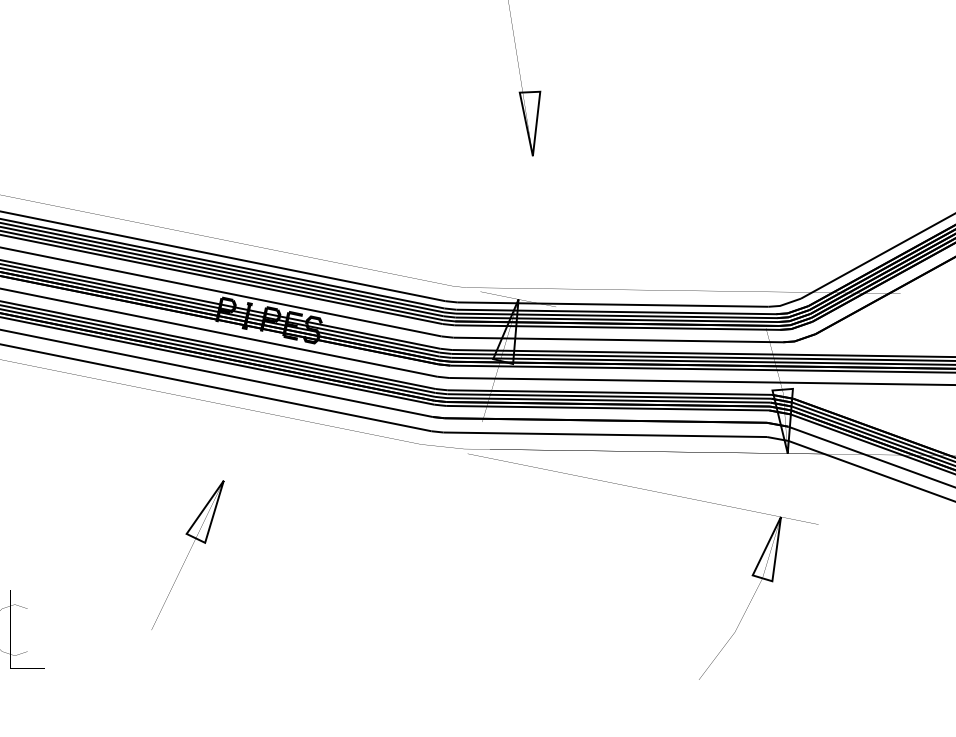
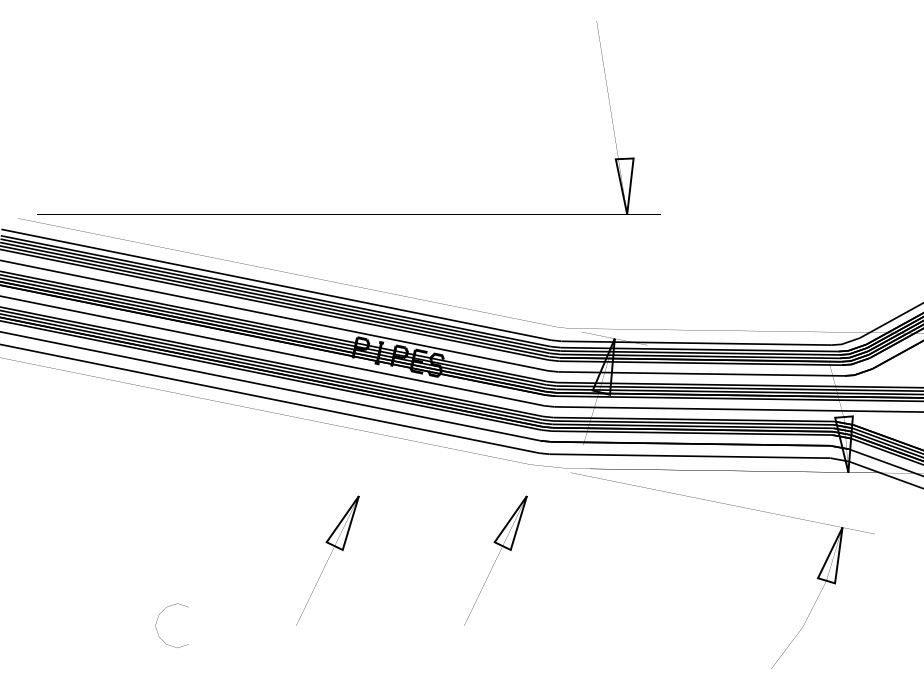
part: (381, 554) -> (495, 560), added

